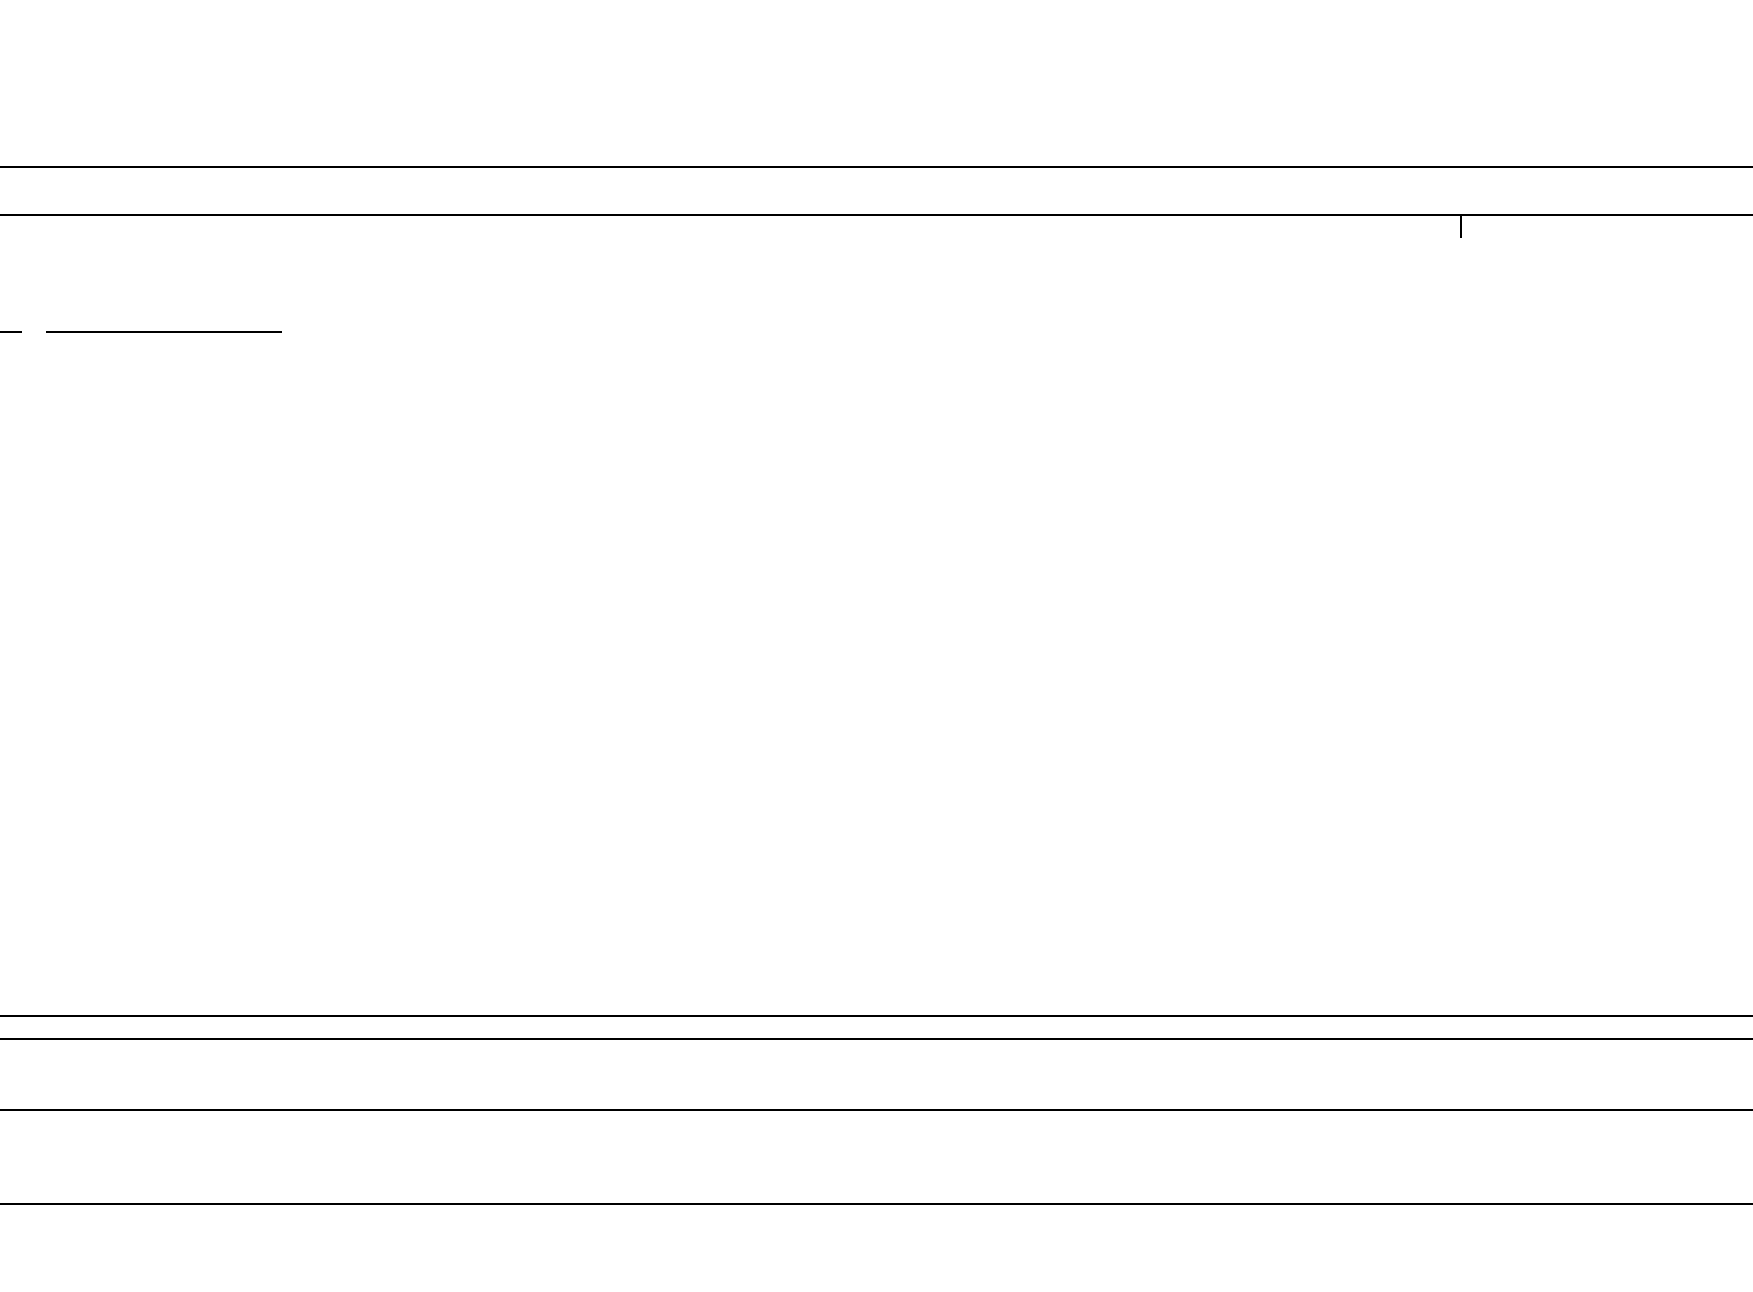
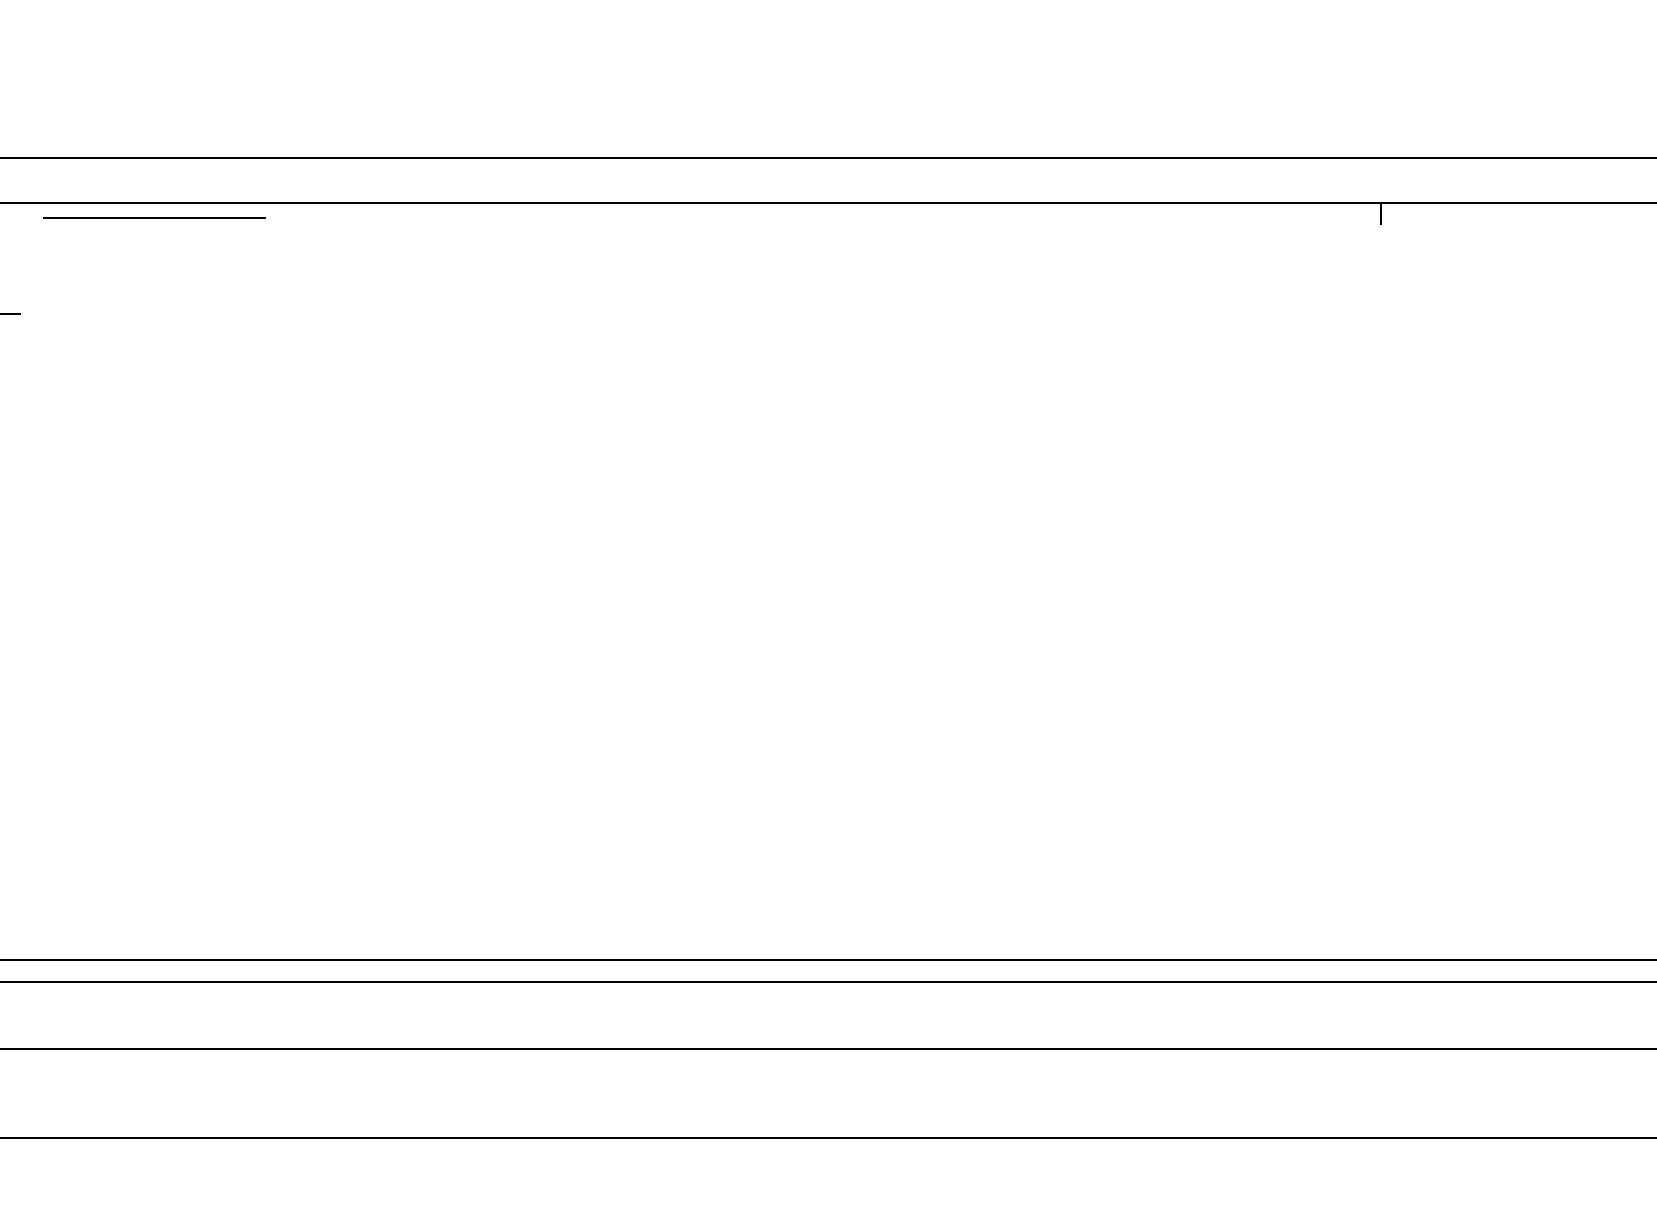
line: (163, 331) -> (154, 217), moved

